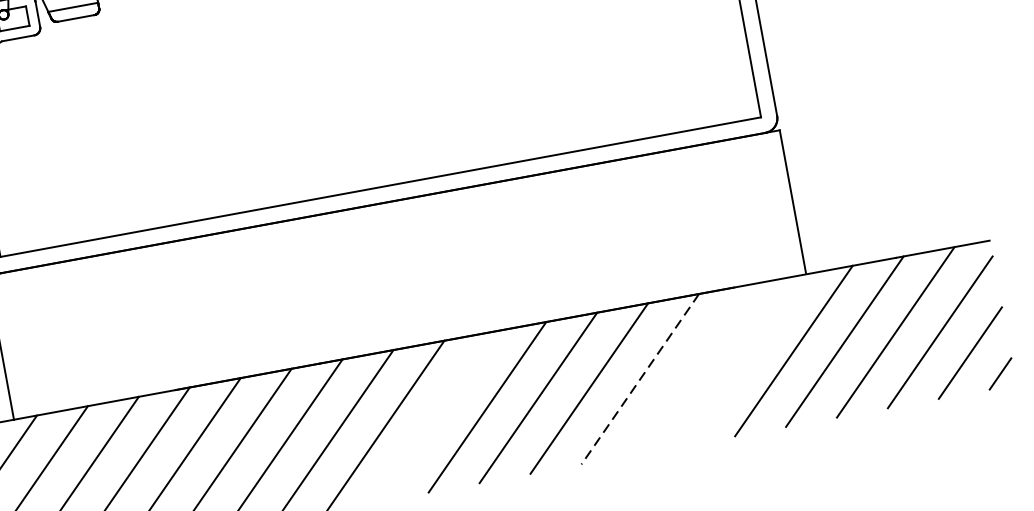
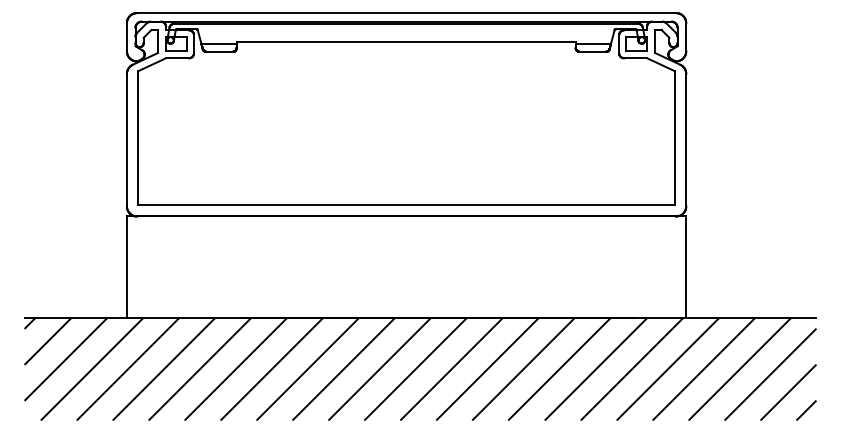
line: (743, 359) -> (632, 368), added
line: (692, 368) -> (596, 368), added
line: (640, 379) -> (559, 369), dashed -> solid
line: (435, 415) -> (415, 368), added

